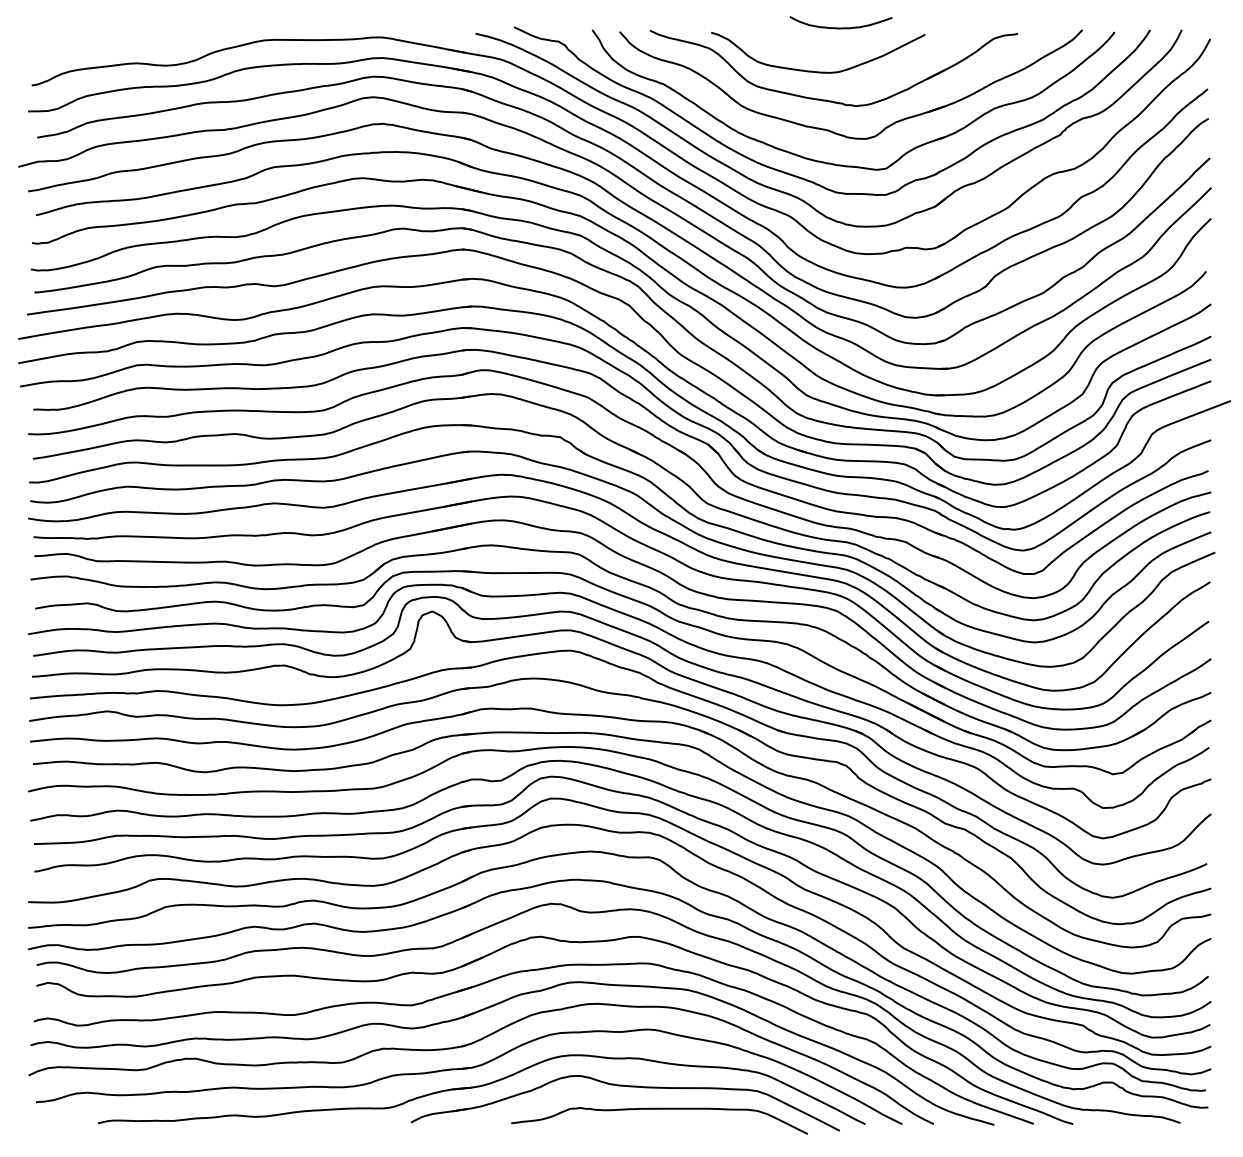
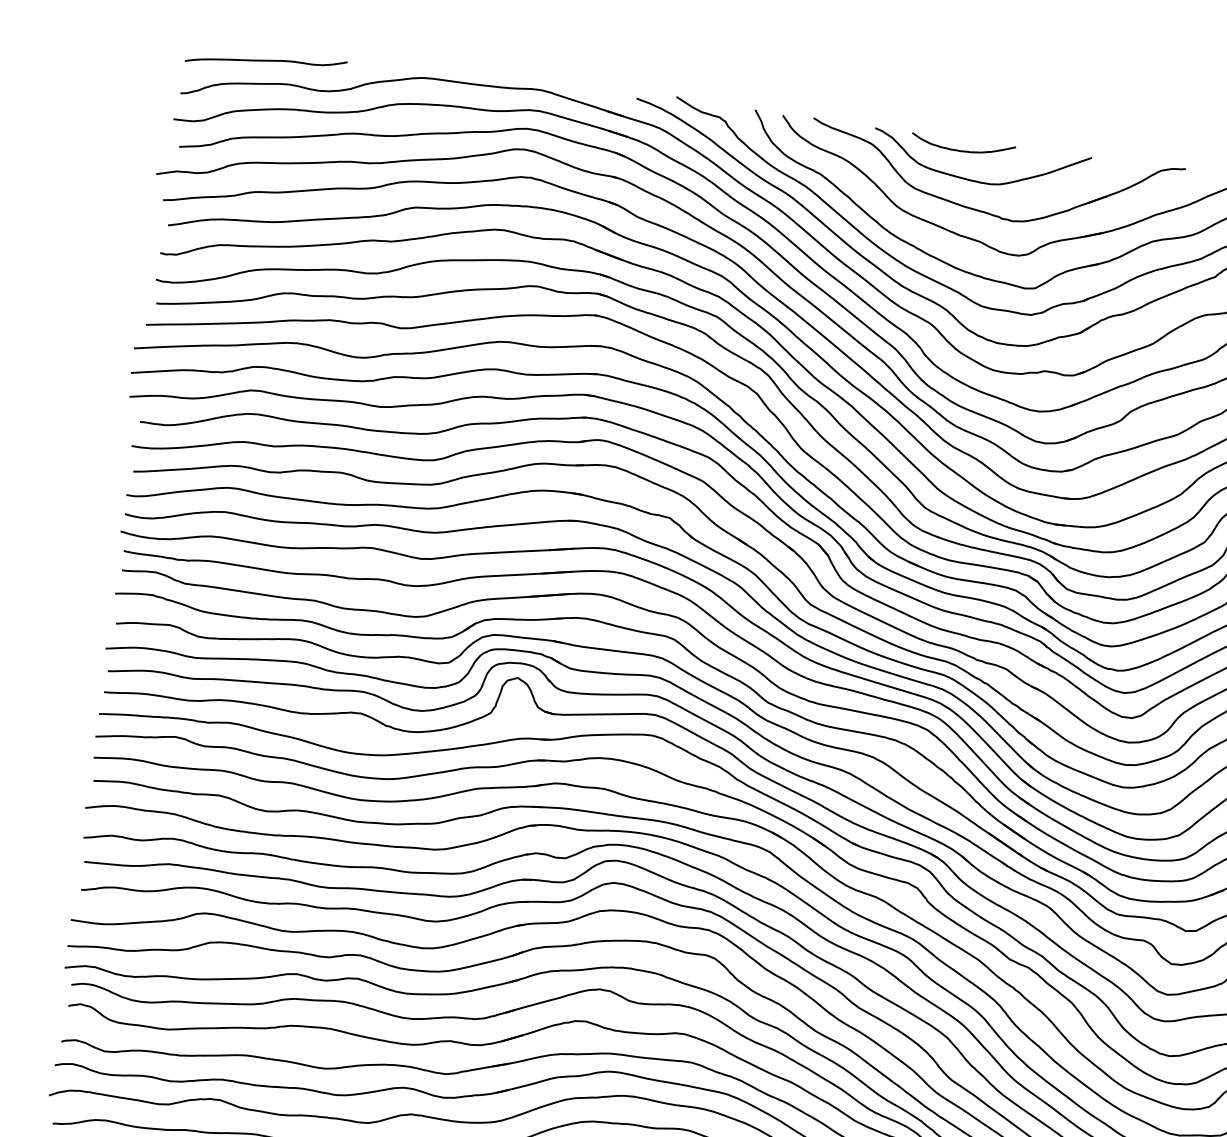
curve: (840, 27) -> (962, 150), moved
curve: (111, 43) -> (266, 61), added

